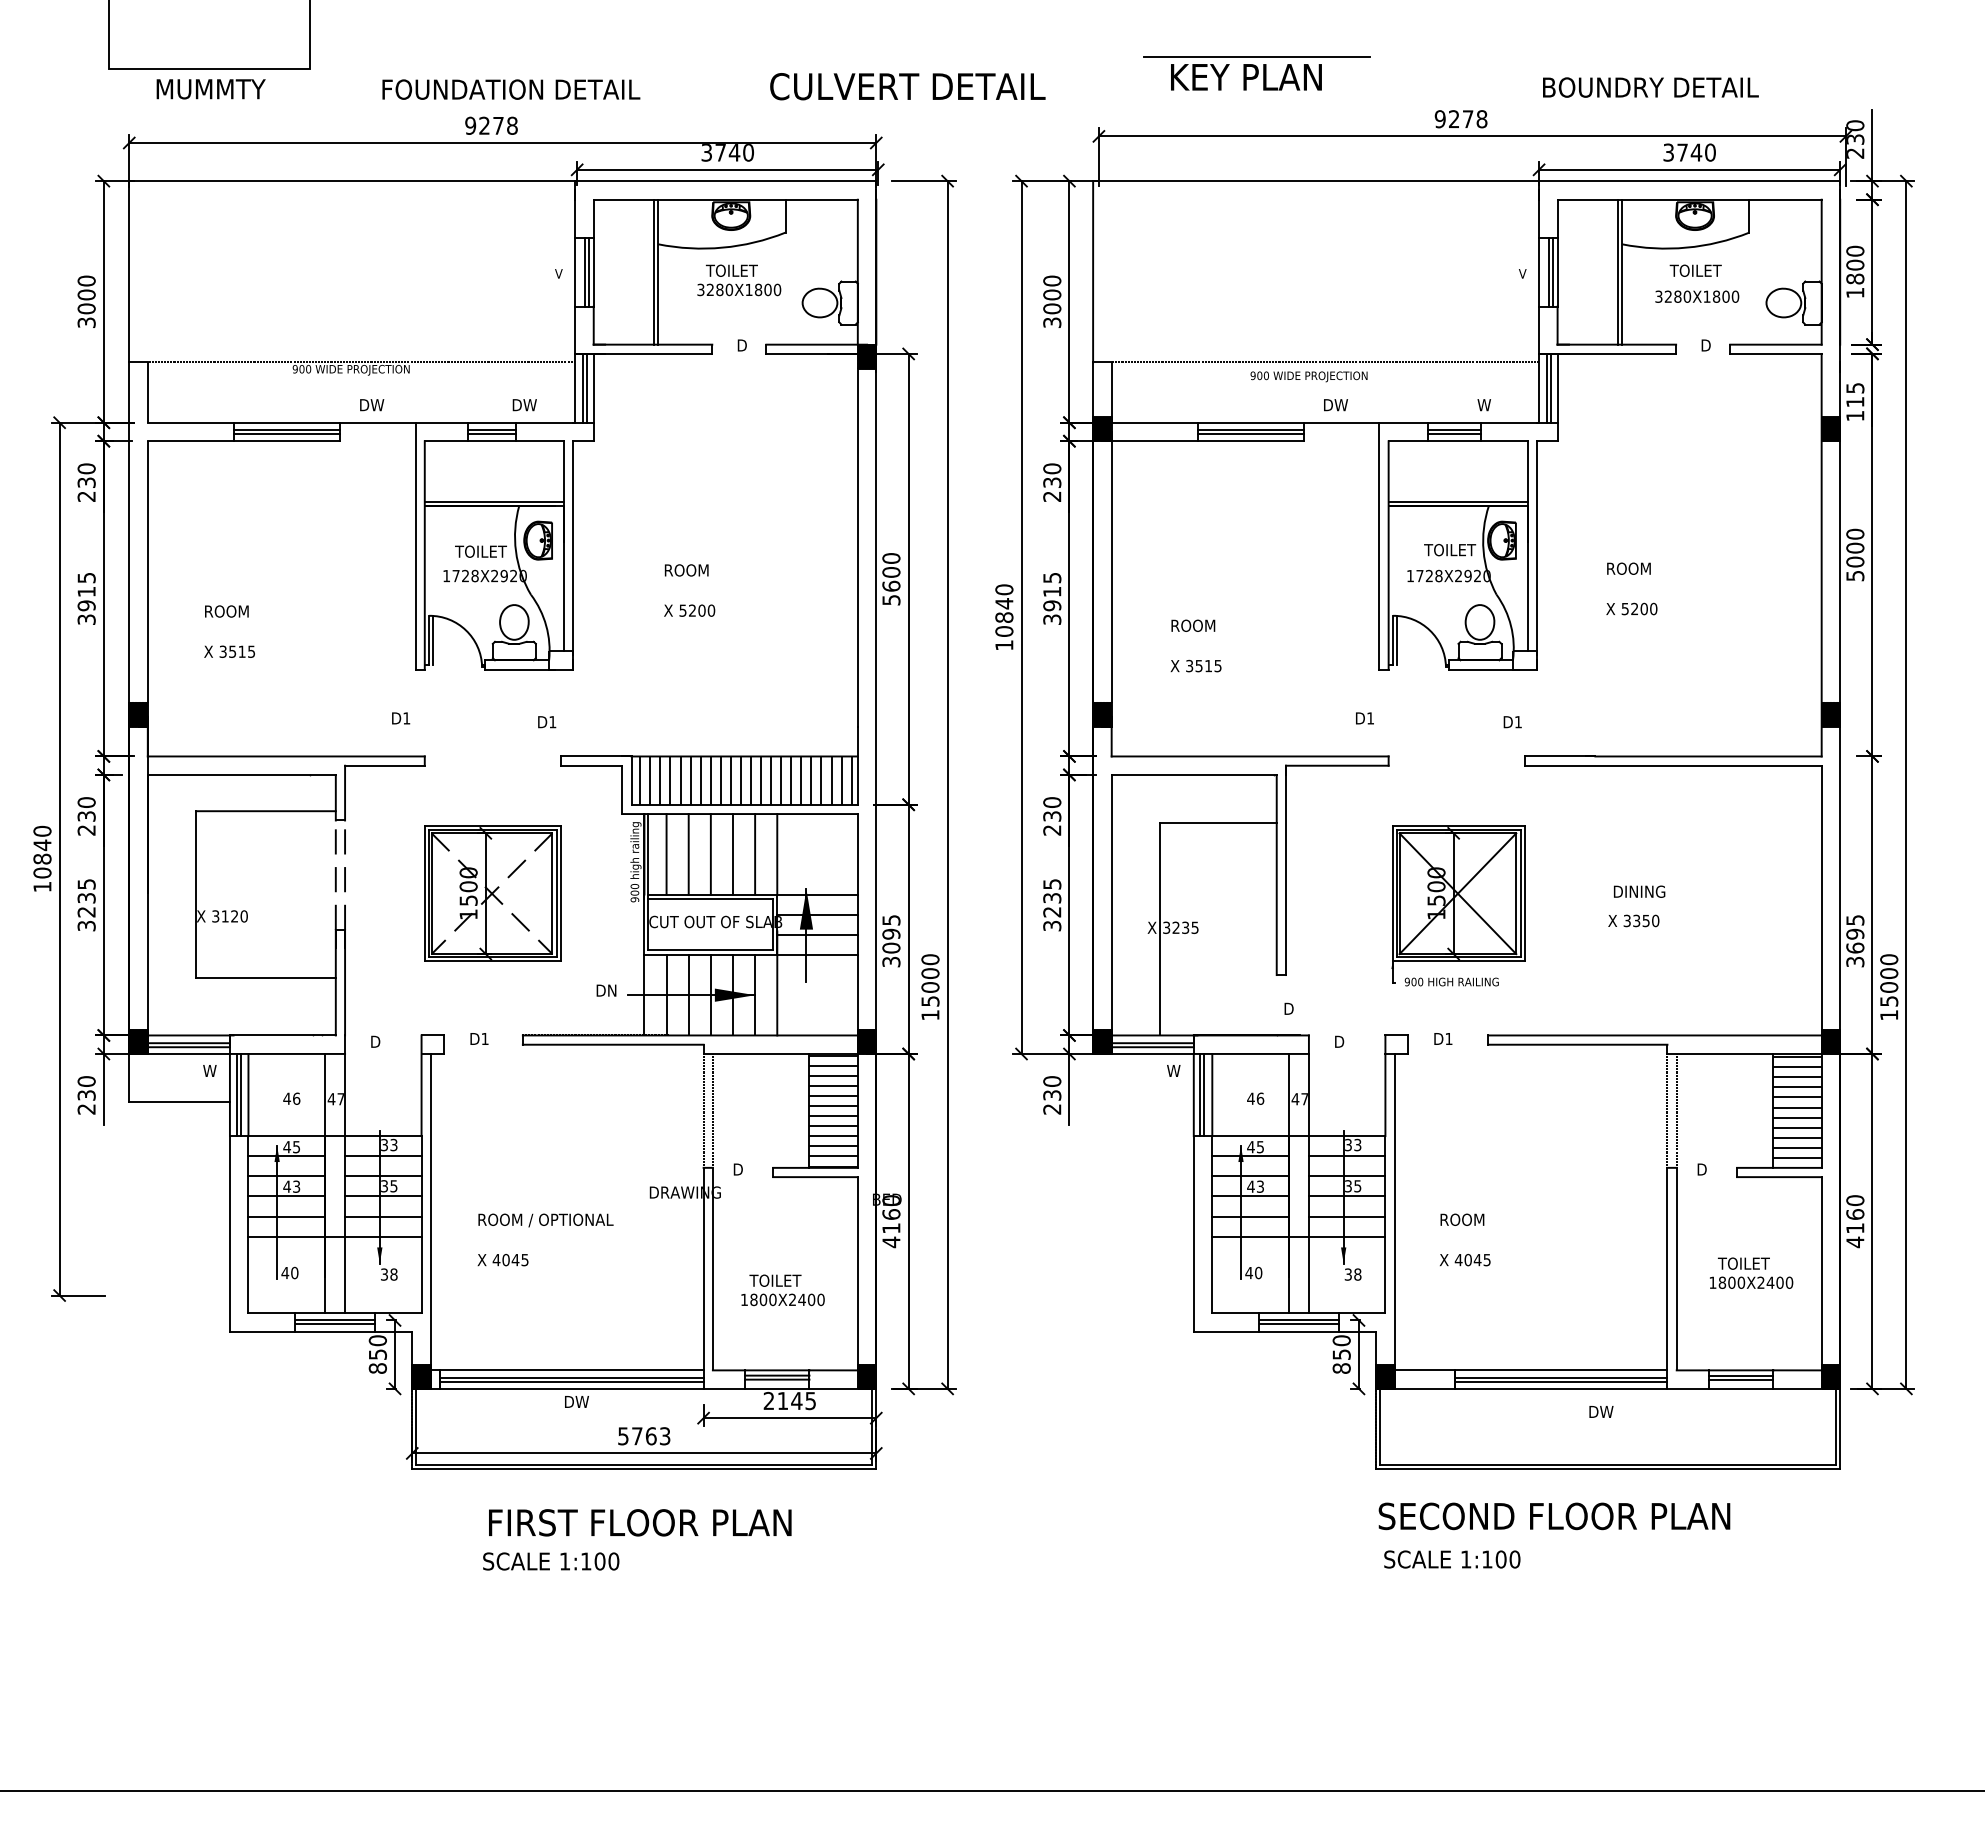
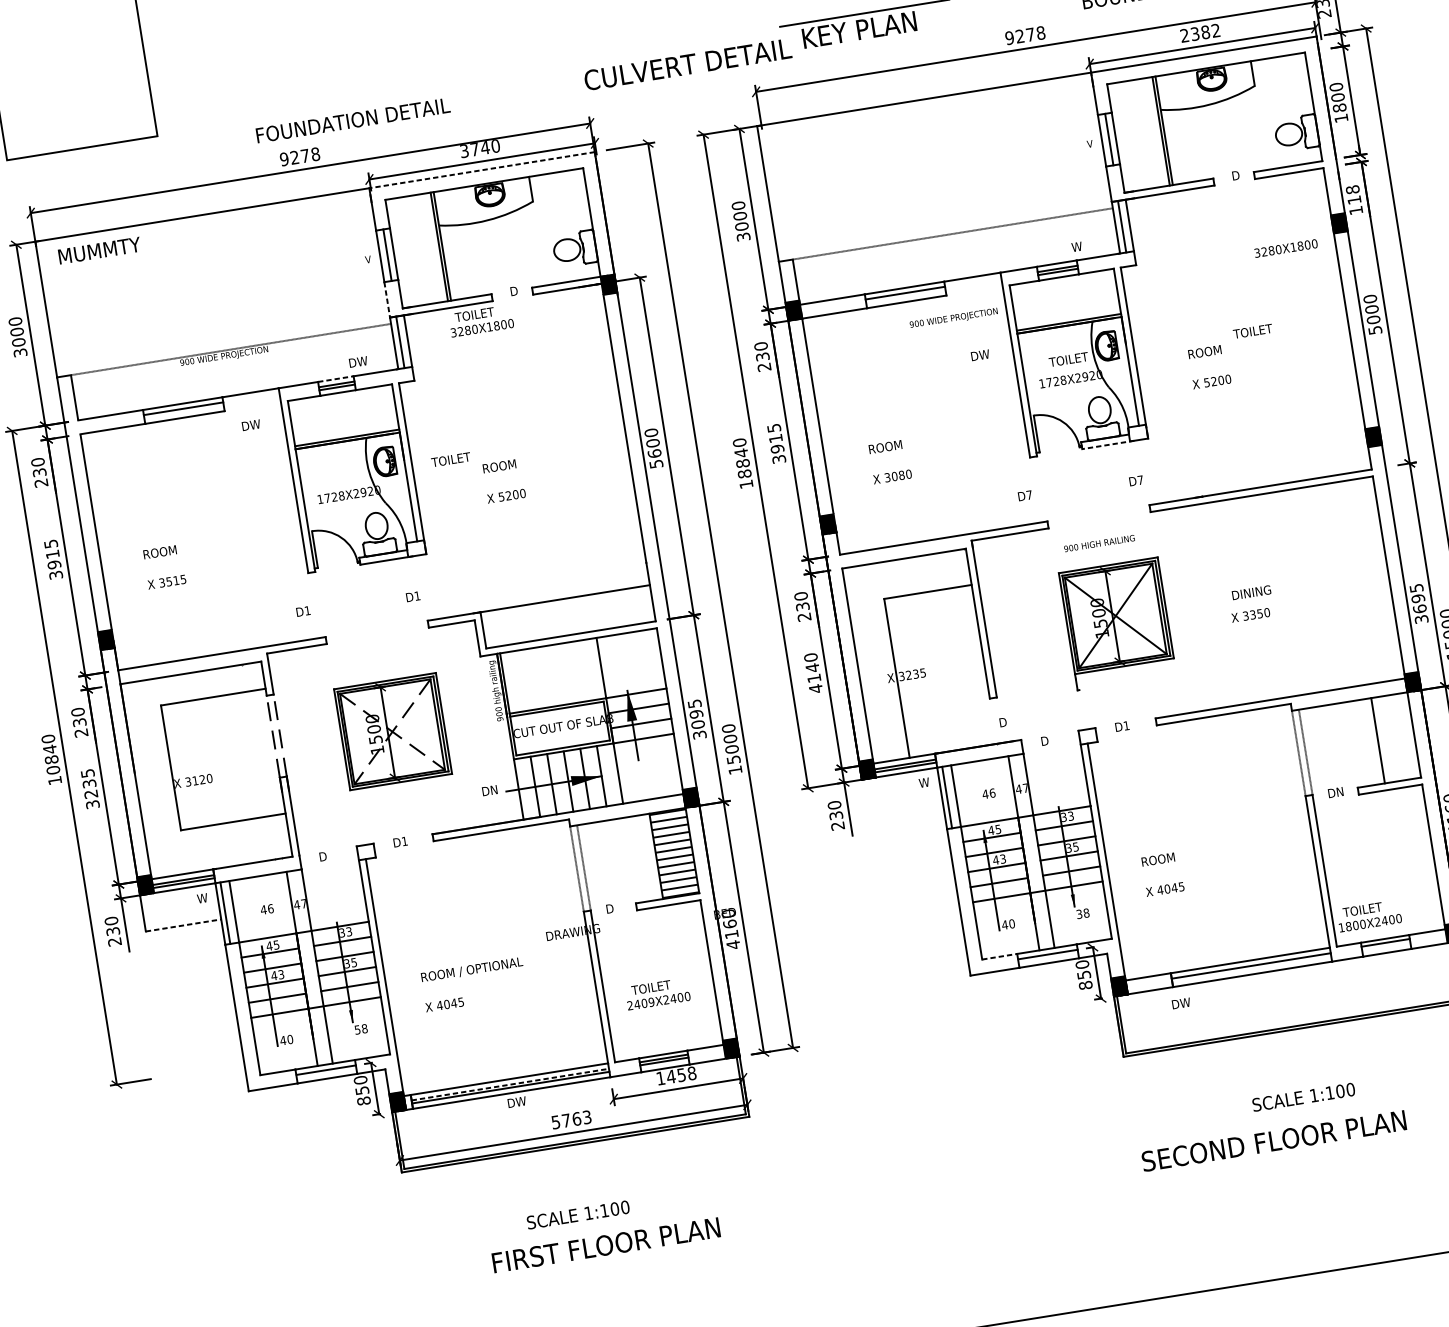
text: (907, 86) -> (687, 64), moved
text: (210, 89) -> (99, 250), moved
text: (511, 89) -> (353, 120), moved
text: (1689, 152) -> (1200, 33), 3740 -> 2382
line: (725, 181) -> (481, 170), solid -> dashed
text: (1695, 270) -> (1252, 331), moved
line: (588, 271) -> (390, 254), removed
line: (1552, 271) -> (1112, 138), removed
text: (739, 280) -> (481, 321), moved
text: (1697, 296) -> (1286, 248), moved
line: (575, 330) -> (387, 300), solid -> dashed
text: (1308, 376) -> (953, 318), moved
line: (587, 387) -> (403, 341), removed
line: (1551, 387) -> (1125, 225), removed
text: (1855, 387) -> (1352, 189), 115 -> 118
text: (372, 405) -> (251, 425), moved
text: (1335, 405) -> (980, 355), moved
line: (491, 422) -> (335, 378), solid -> dashed
line: (287, 433) -> (184, 411), removed
line: (1251, 433) -> (906, 296), removed
text: (480, 551) -> (450, 459), moved
text: (1004, 631) -> (744, 473), 10840 -> 18840
line: (433, 639) -> (318, 548), removed
line: (1396, 639) -> (1039, 432), removed
text: (1208, 665) -> (901, 474), 3515 -> 3080
line: (1483, 669) -> (1108, 444), solid -> dashed
text: (1370, 718) -> (1029, 495), D1 -> D7
text: (1518, 722) -> (1140, 480), D1 -> D7
hatch: (745, 780) -> (568, 616), removed
line: (666, 854) -> (518, 681), removed
line: (688, 854) -> (534, 678), removed
line: (710, 854) -> (551, 676), removed
line: (732, 854) -> (567, 673), removed
line: (755, 854) -> (585, 670), removed
text: (1052, 904) -> (813, 672), 3235 -> 4140
text: (1451, 981) -> (1099, 543), moved
line: (240, 1094) -> (228, 912), removed
line: (1204, 1094) -> (950, 796), removed
line: (180, 1102) -> (184, 925), solid -> dashed
hatch: (1797, 1107) -> (1395, 735), removed
text: (1713, 1169) -> (1340, 791), D -> DN
text: (1751, 1272) -> (1369, 915), moved
text: (384, 1273) -> (357, 1029), 38 -> 58
text: (758, 1299) -> (640, 1003), 1800X2400 -> 2409X2400
line: (1236, 1313) -> (1000, 956), solid -> dashed
line: (334, 1324) -> (326, 1073), removed
line: (1298, 1324) -> (1048, 957), removed
line: (571, 1377) -> (510, 1084), solid -> dashed
line: (1740, 1379) -> (1385, 945), removed
line: (1561, 1381) -> (1251, 968), removed
text: (789, 1400) -> (676, 1075), 2145 -> 1458
text: (1601, 1411) -> (1181, 1003), moved
text: (1554, 1516) -> (1274, 1141), moved
text: (640, 1522) -> (606, 1245), moved
text: (1452, 1559) -> (1303, 1097), moved
text: (551, 1561) -> (578, 1214), moved

